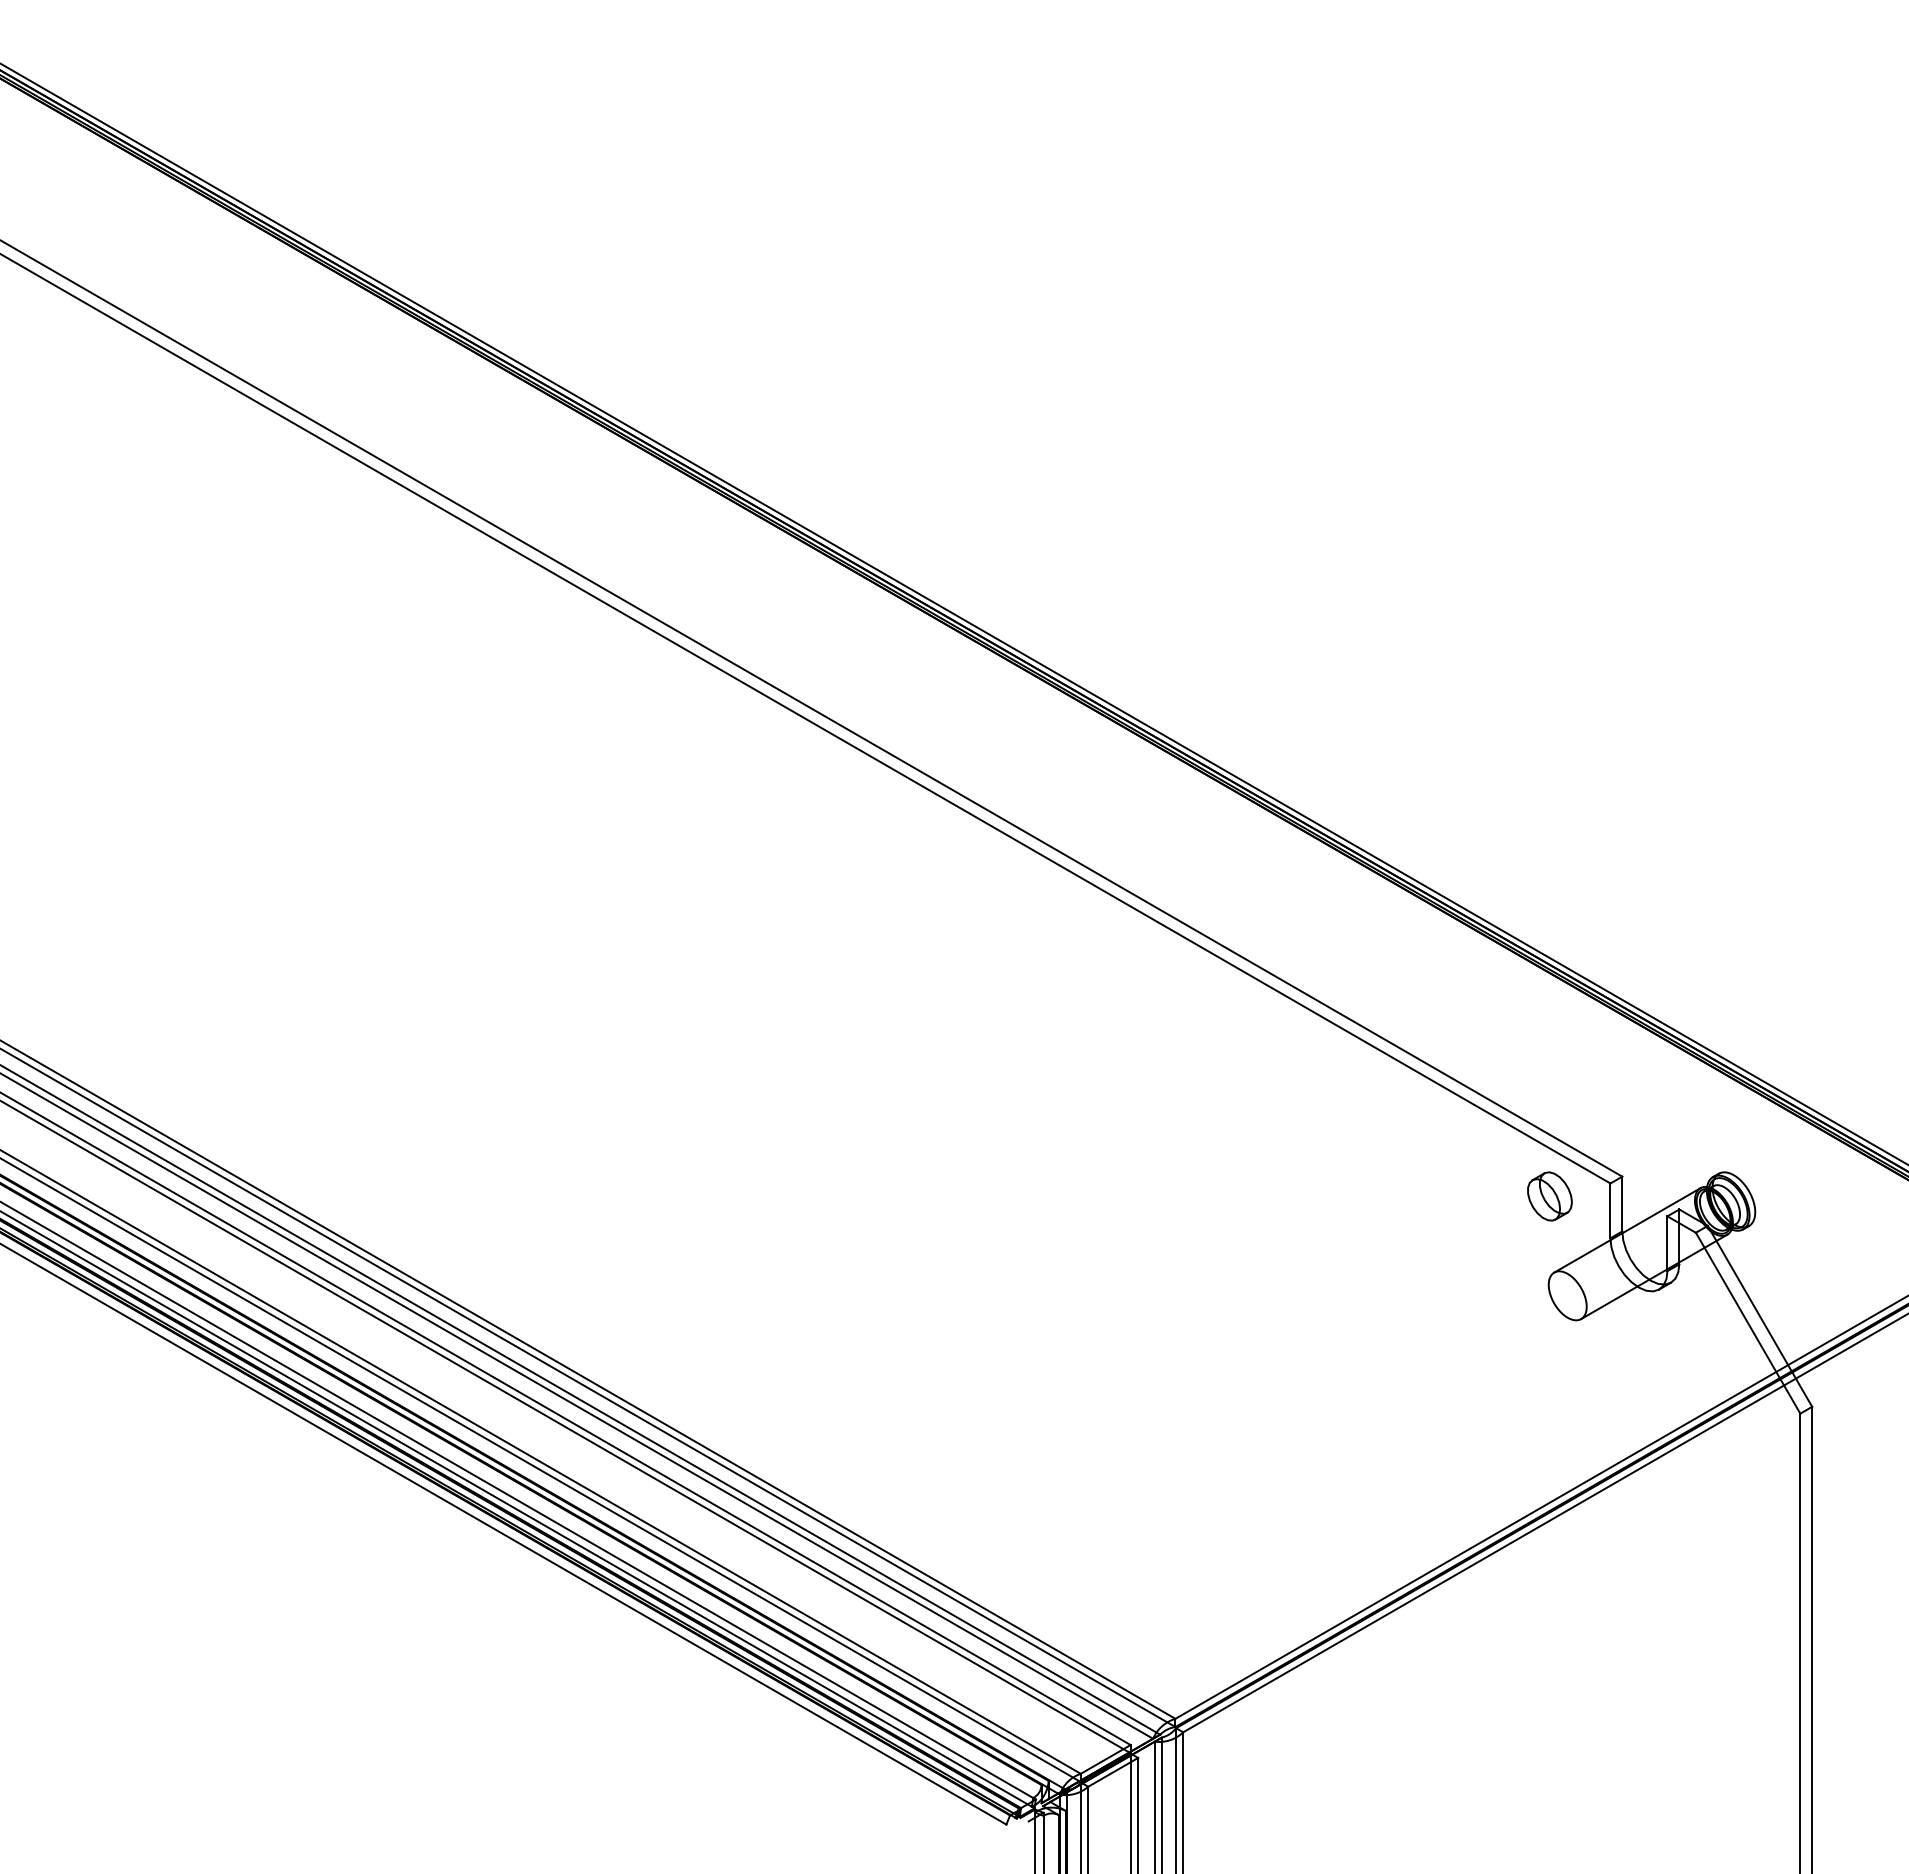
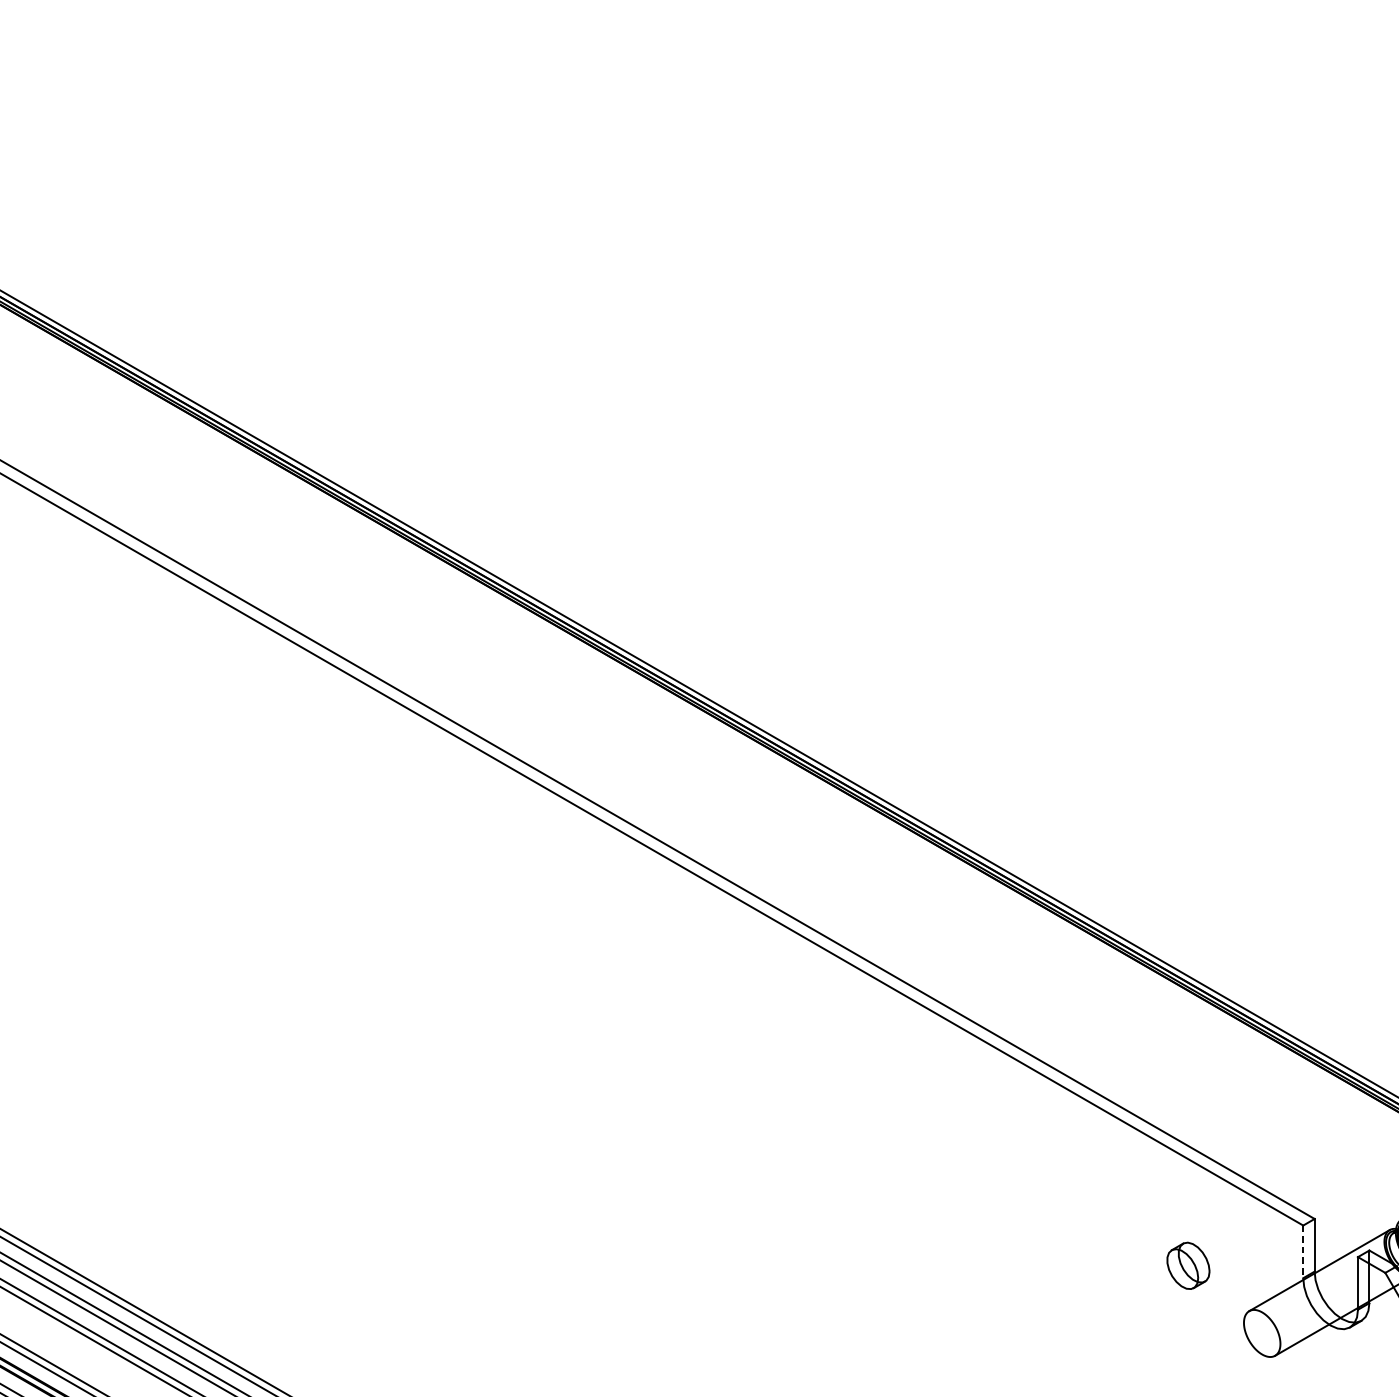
part: (1549, 1196) -> (1188, 1265), moved
line: (1610, 1211) -> (1303, 1252), solid -> dashed

